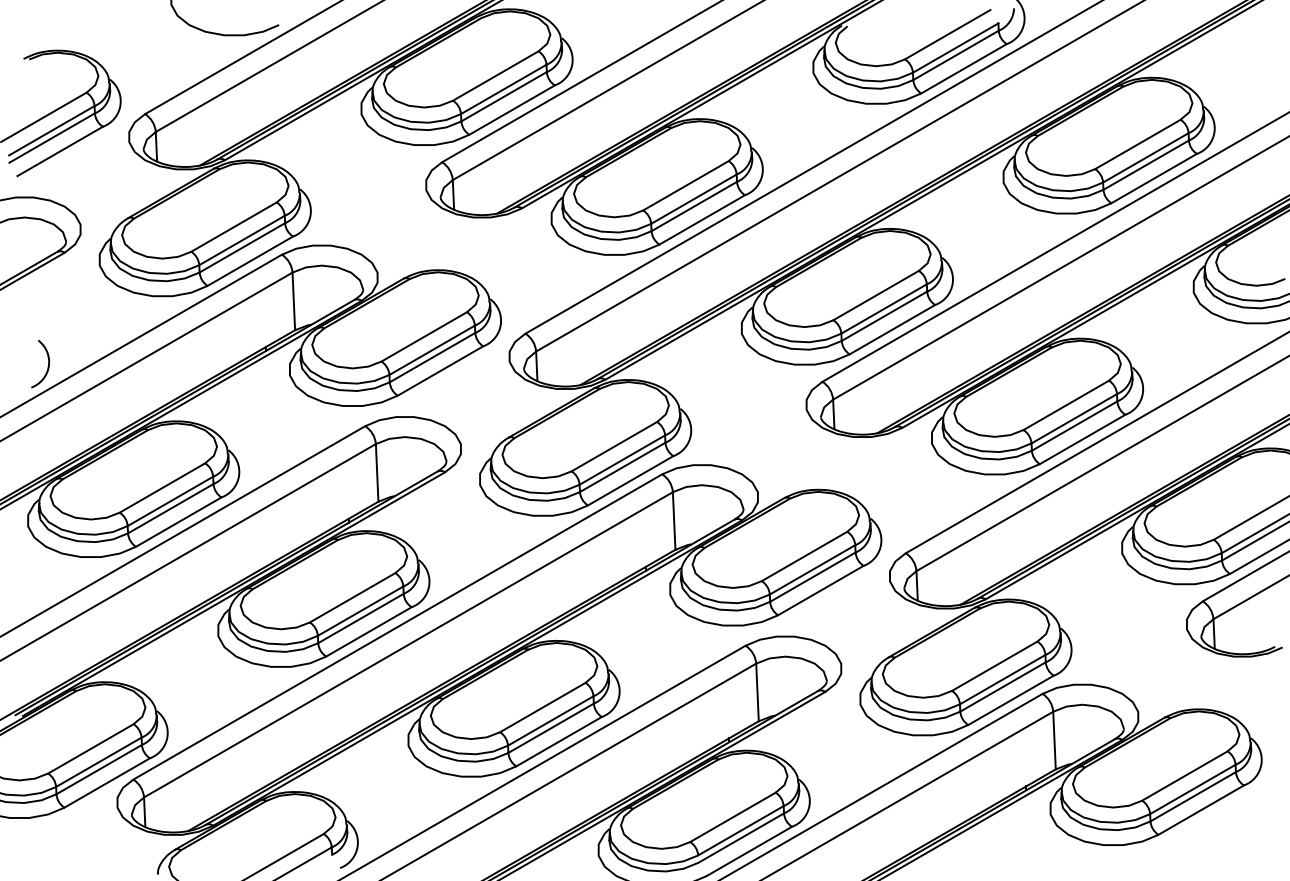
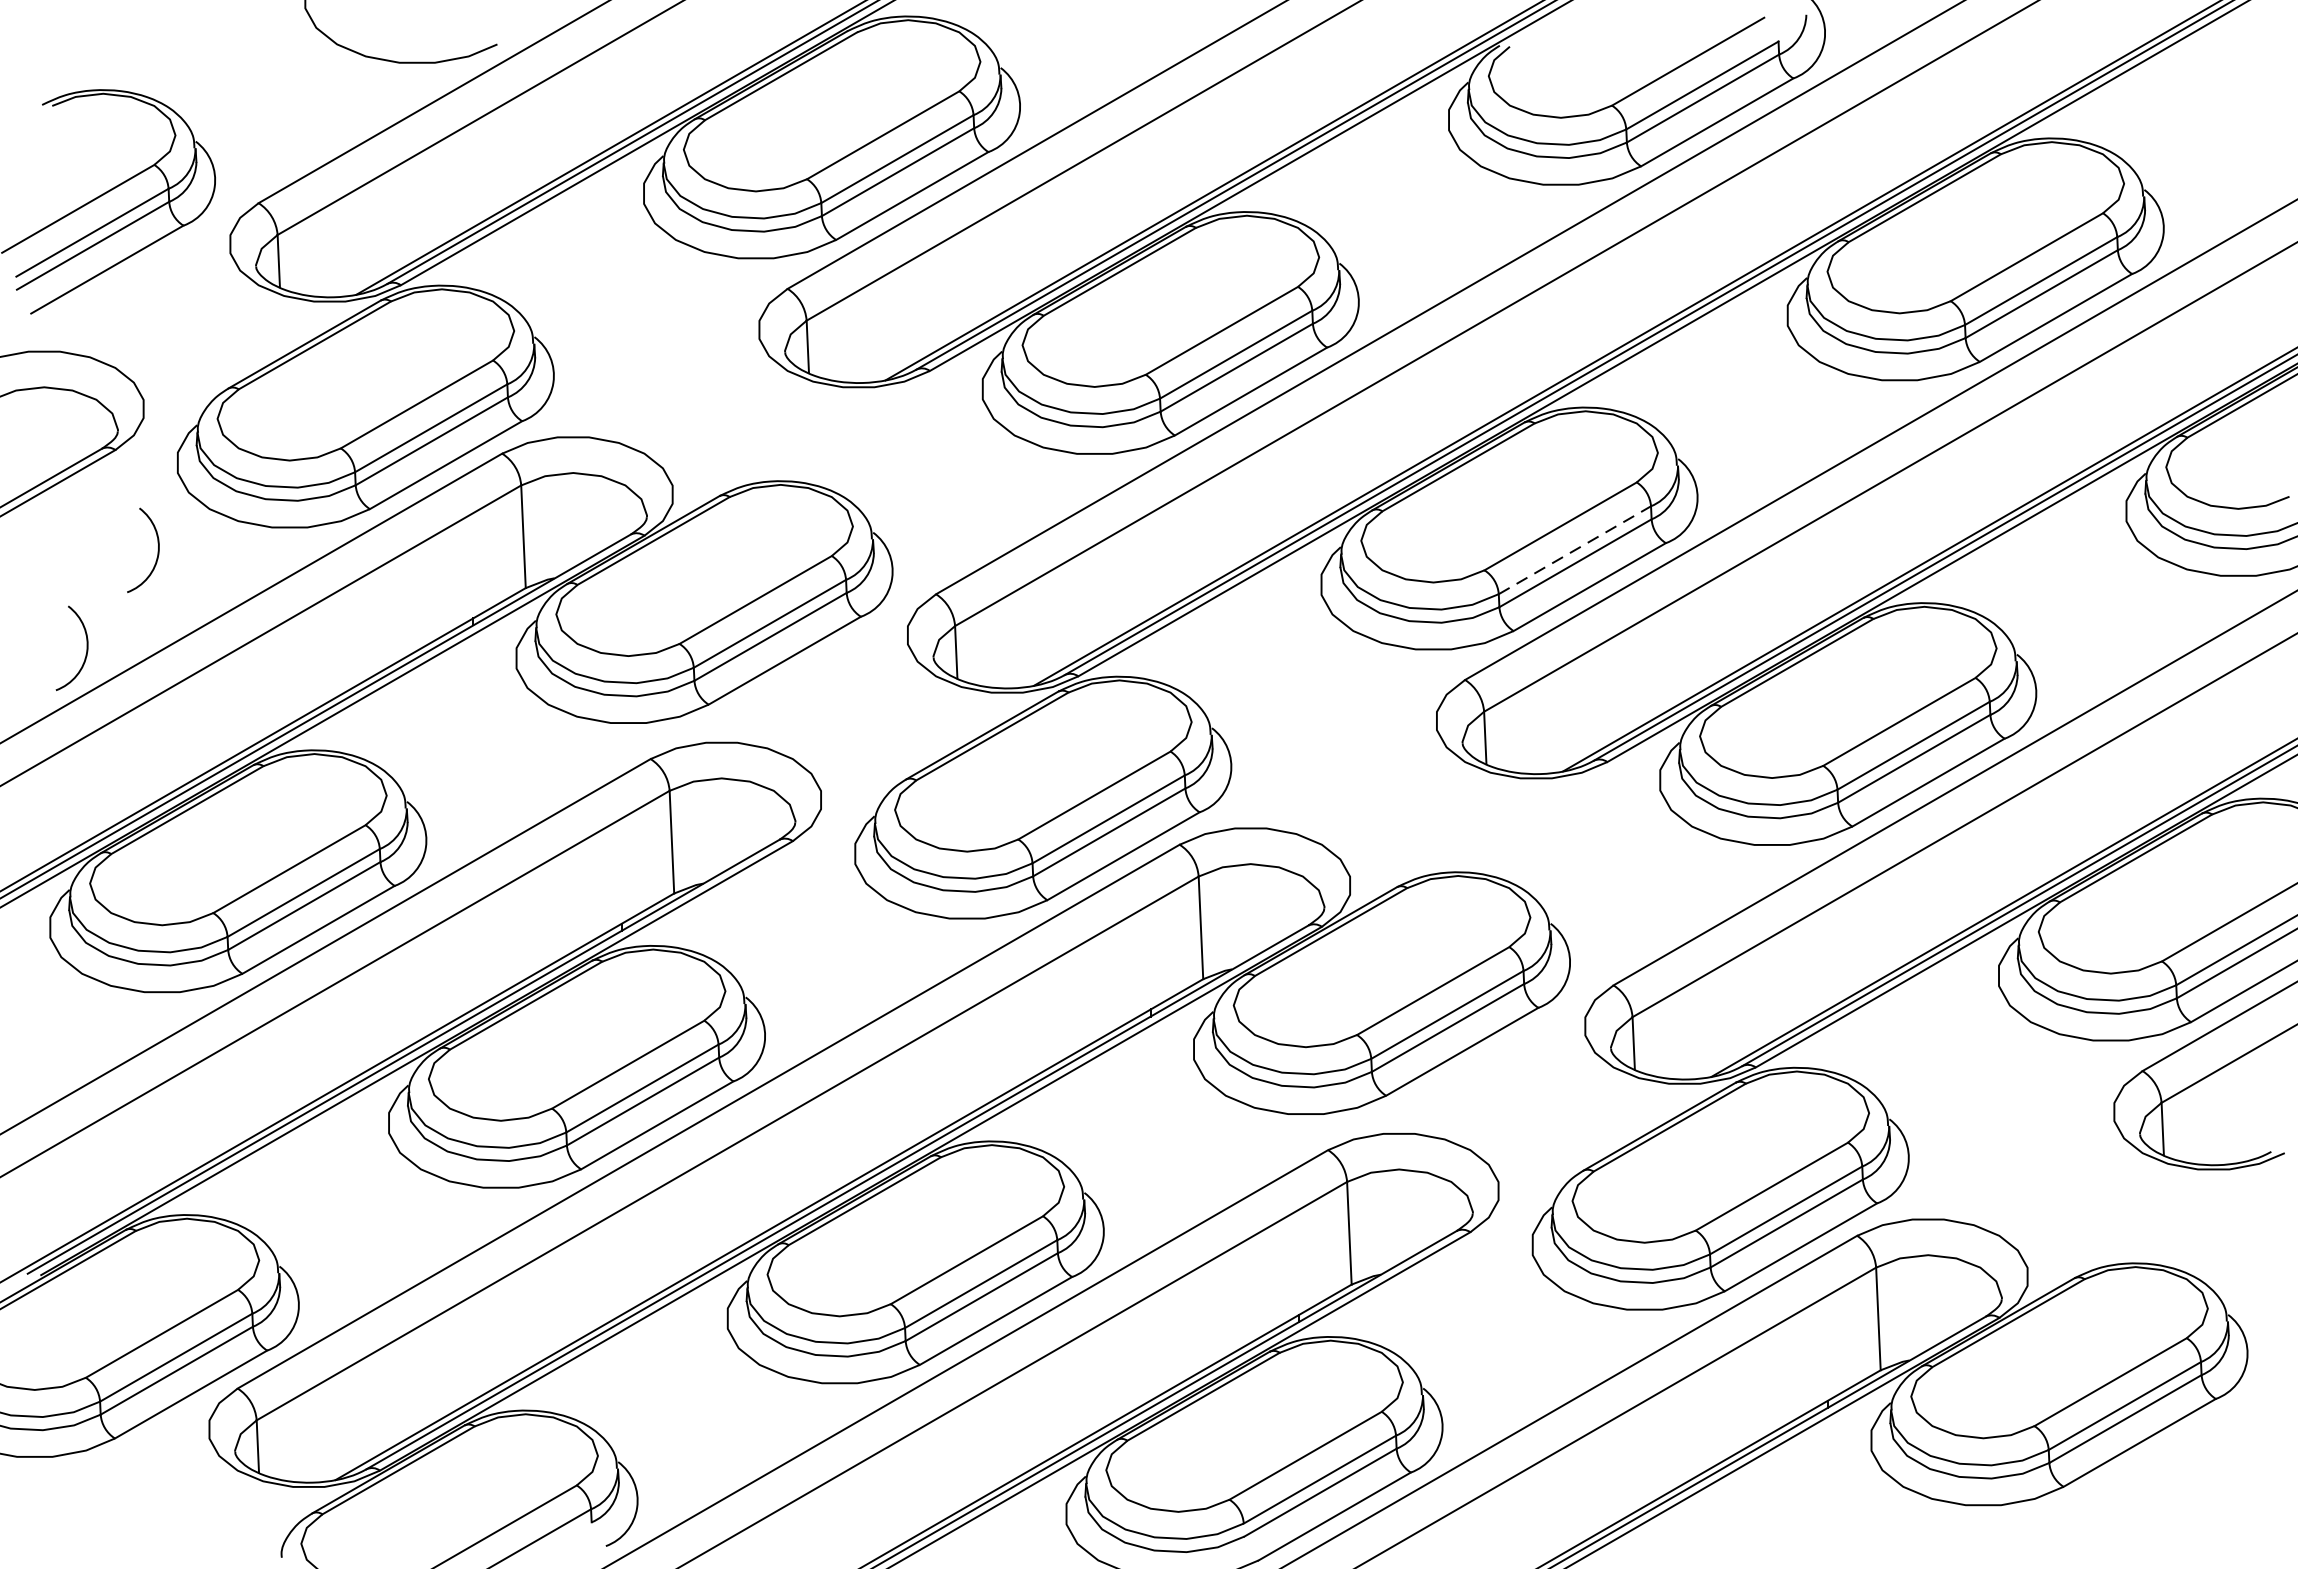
line: (884, 308) -> (1575, 549), solid -> dashed
arc: (87, 311) -> (155, 554), added

